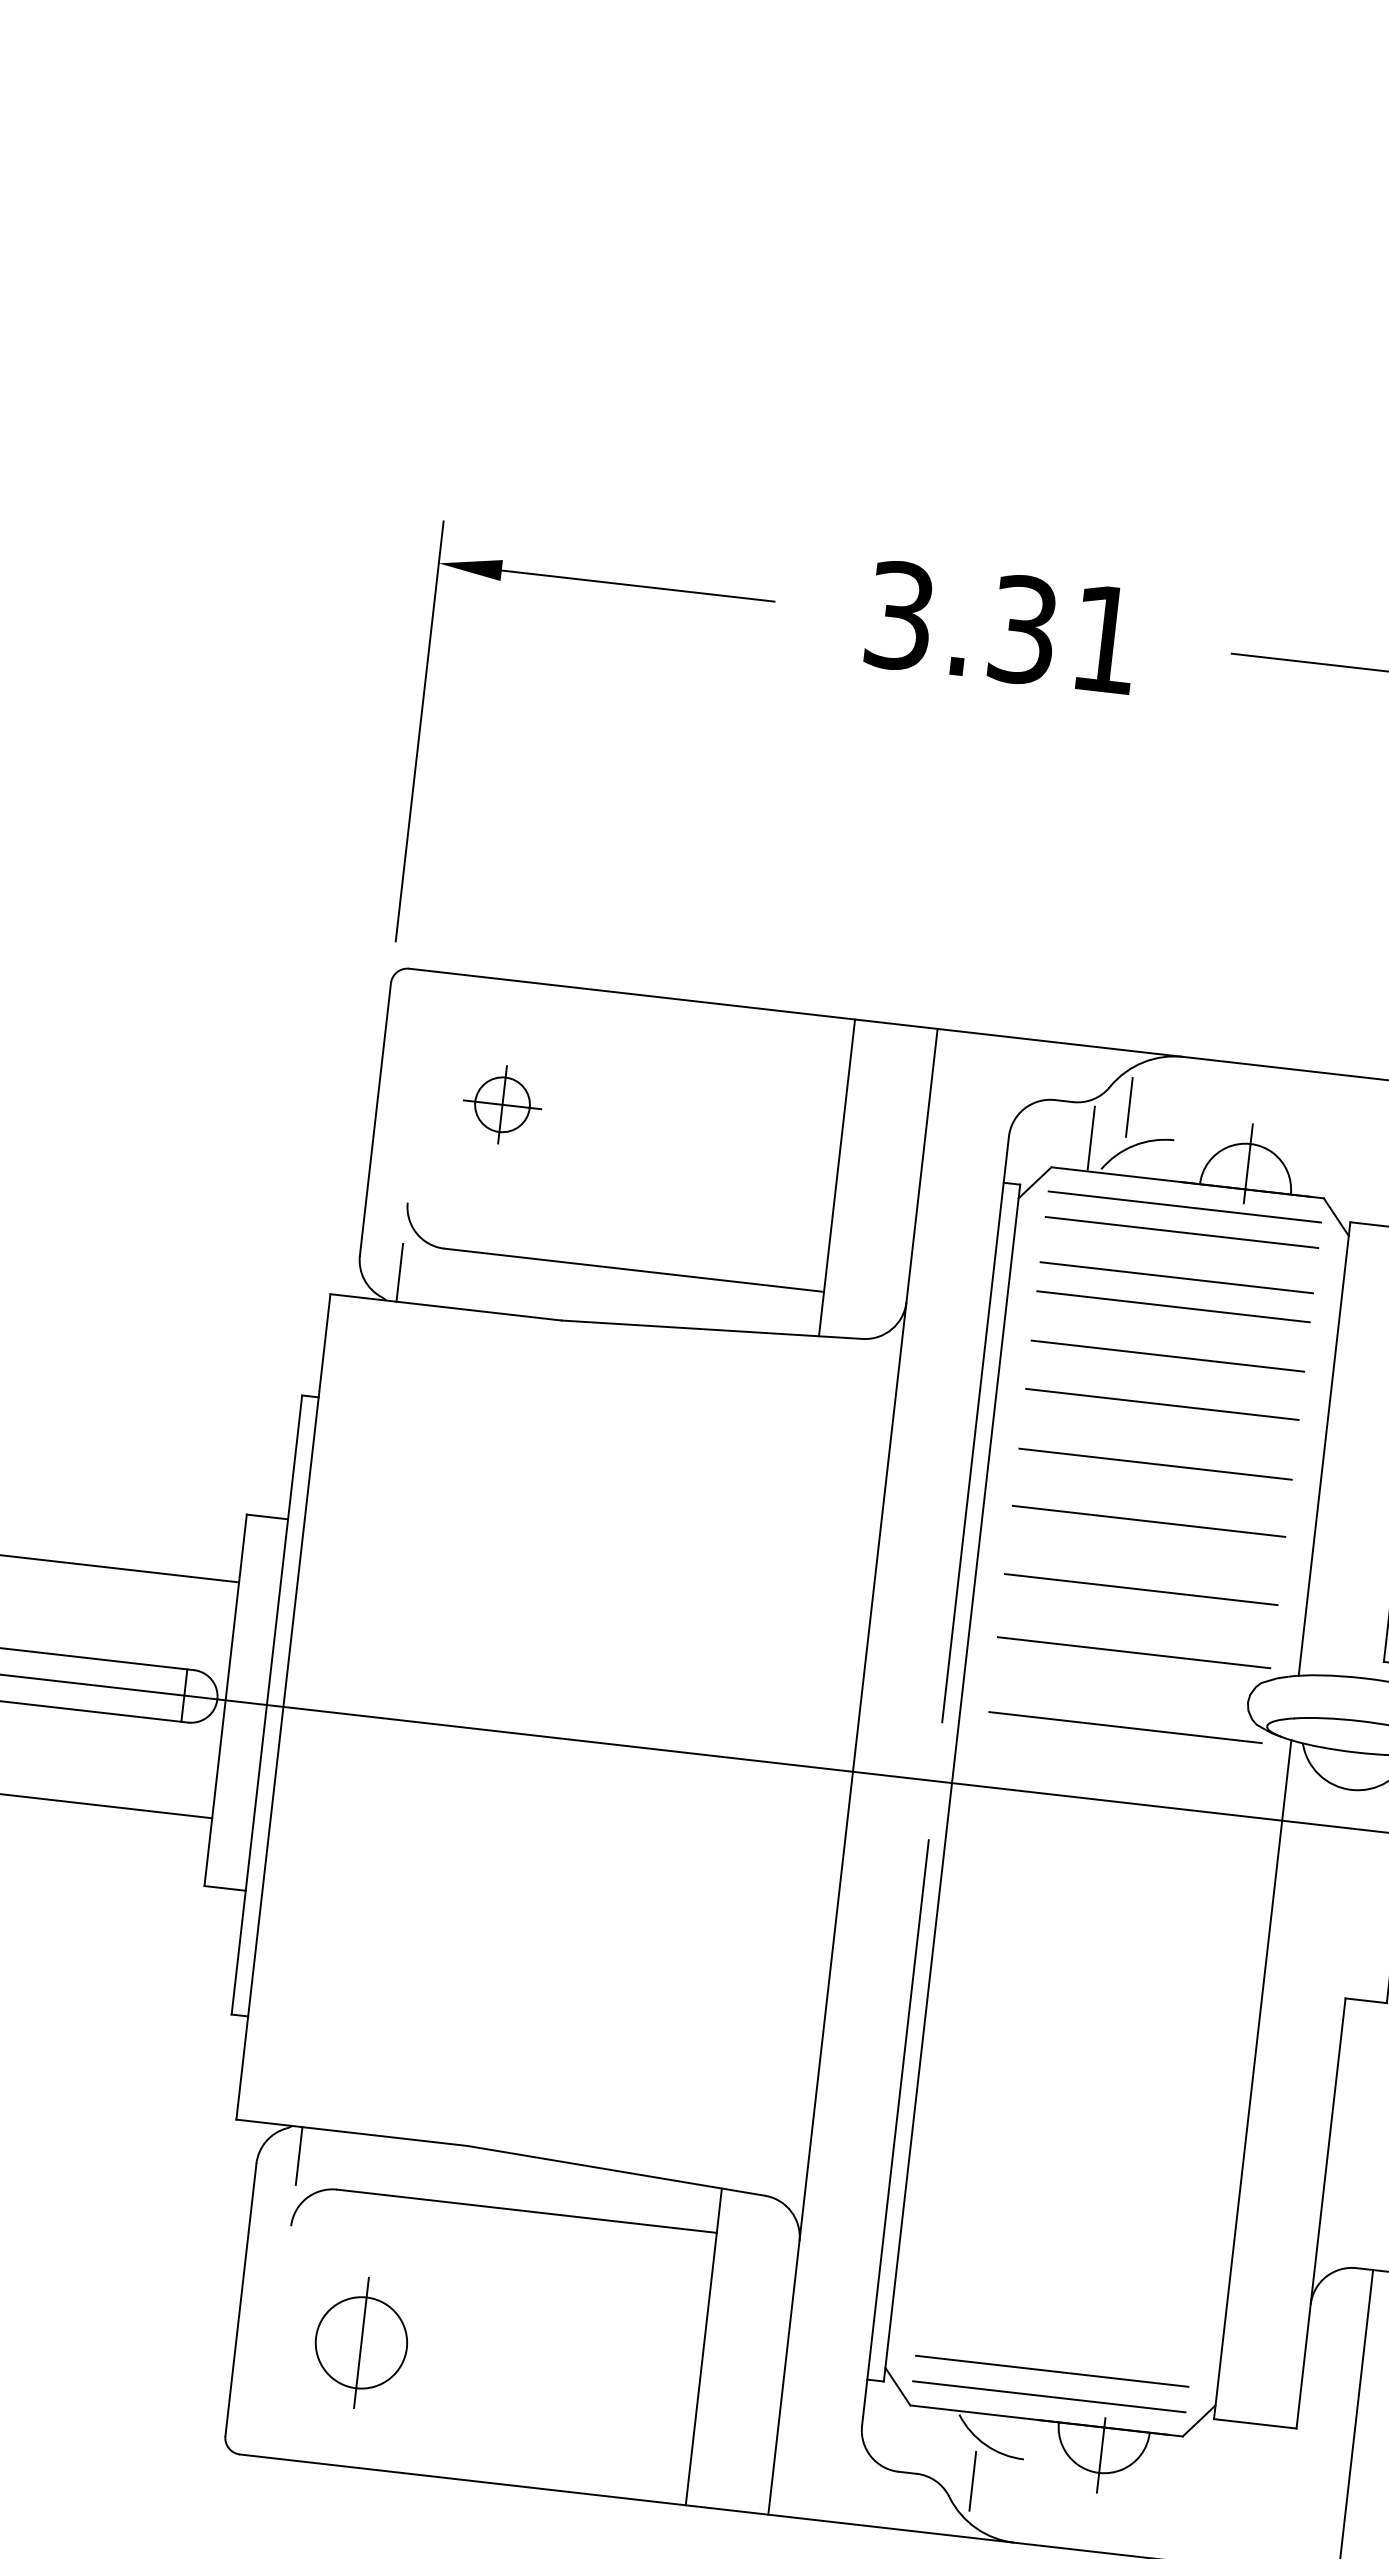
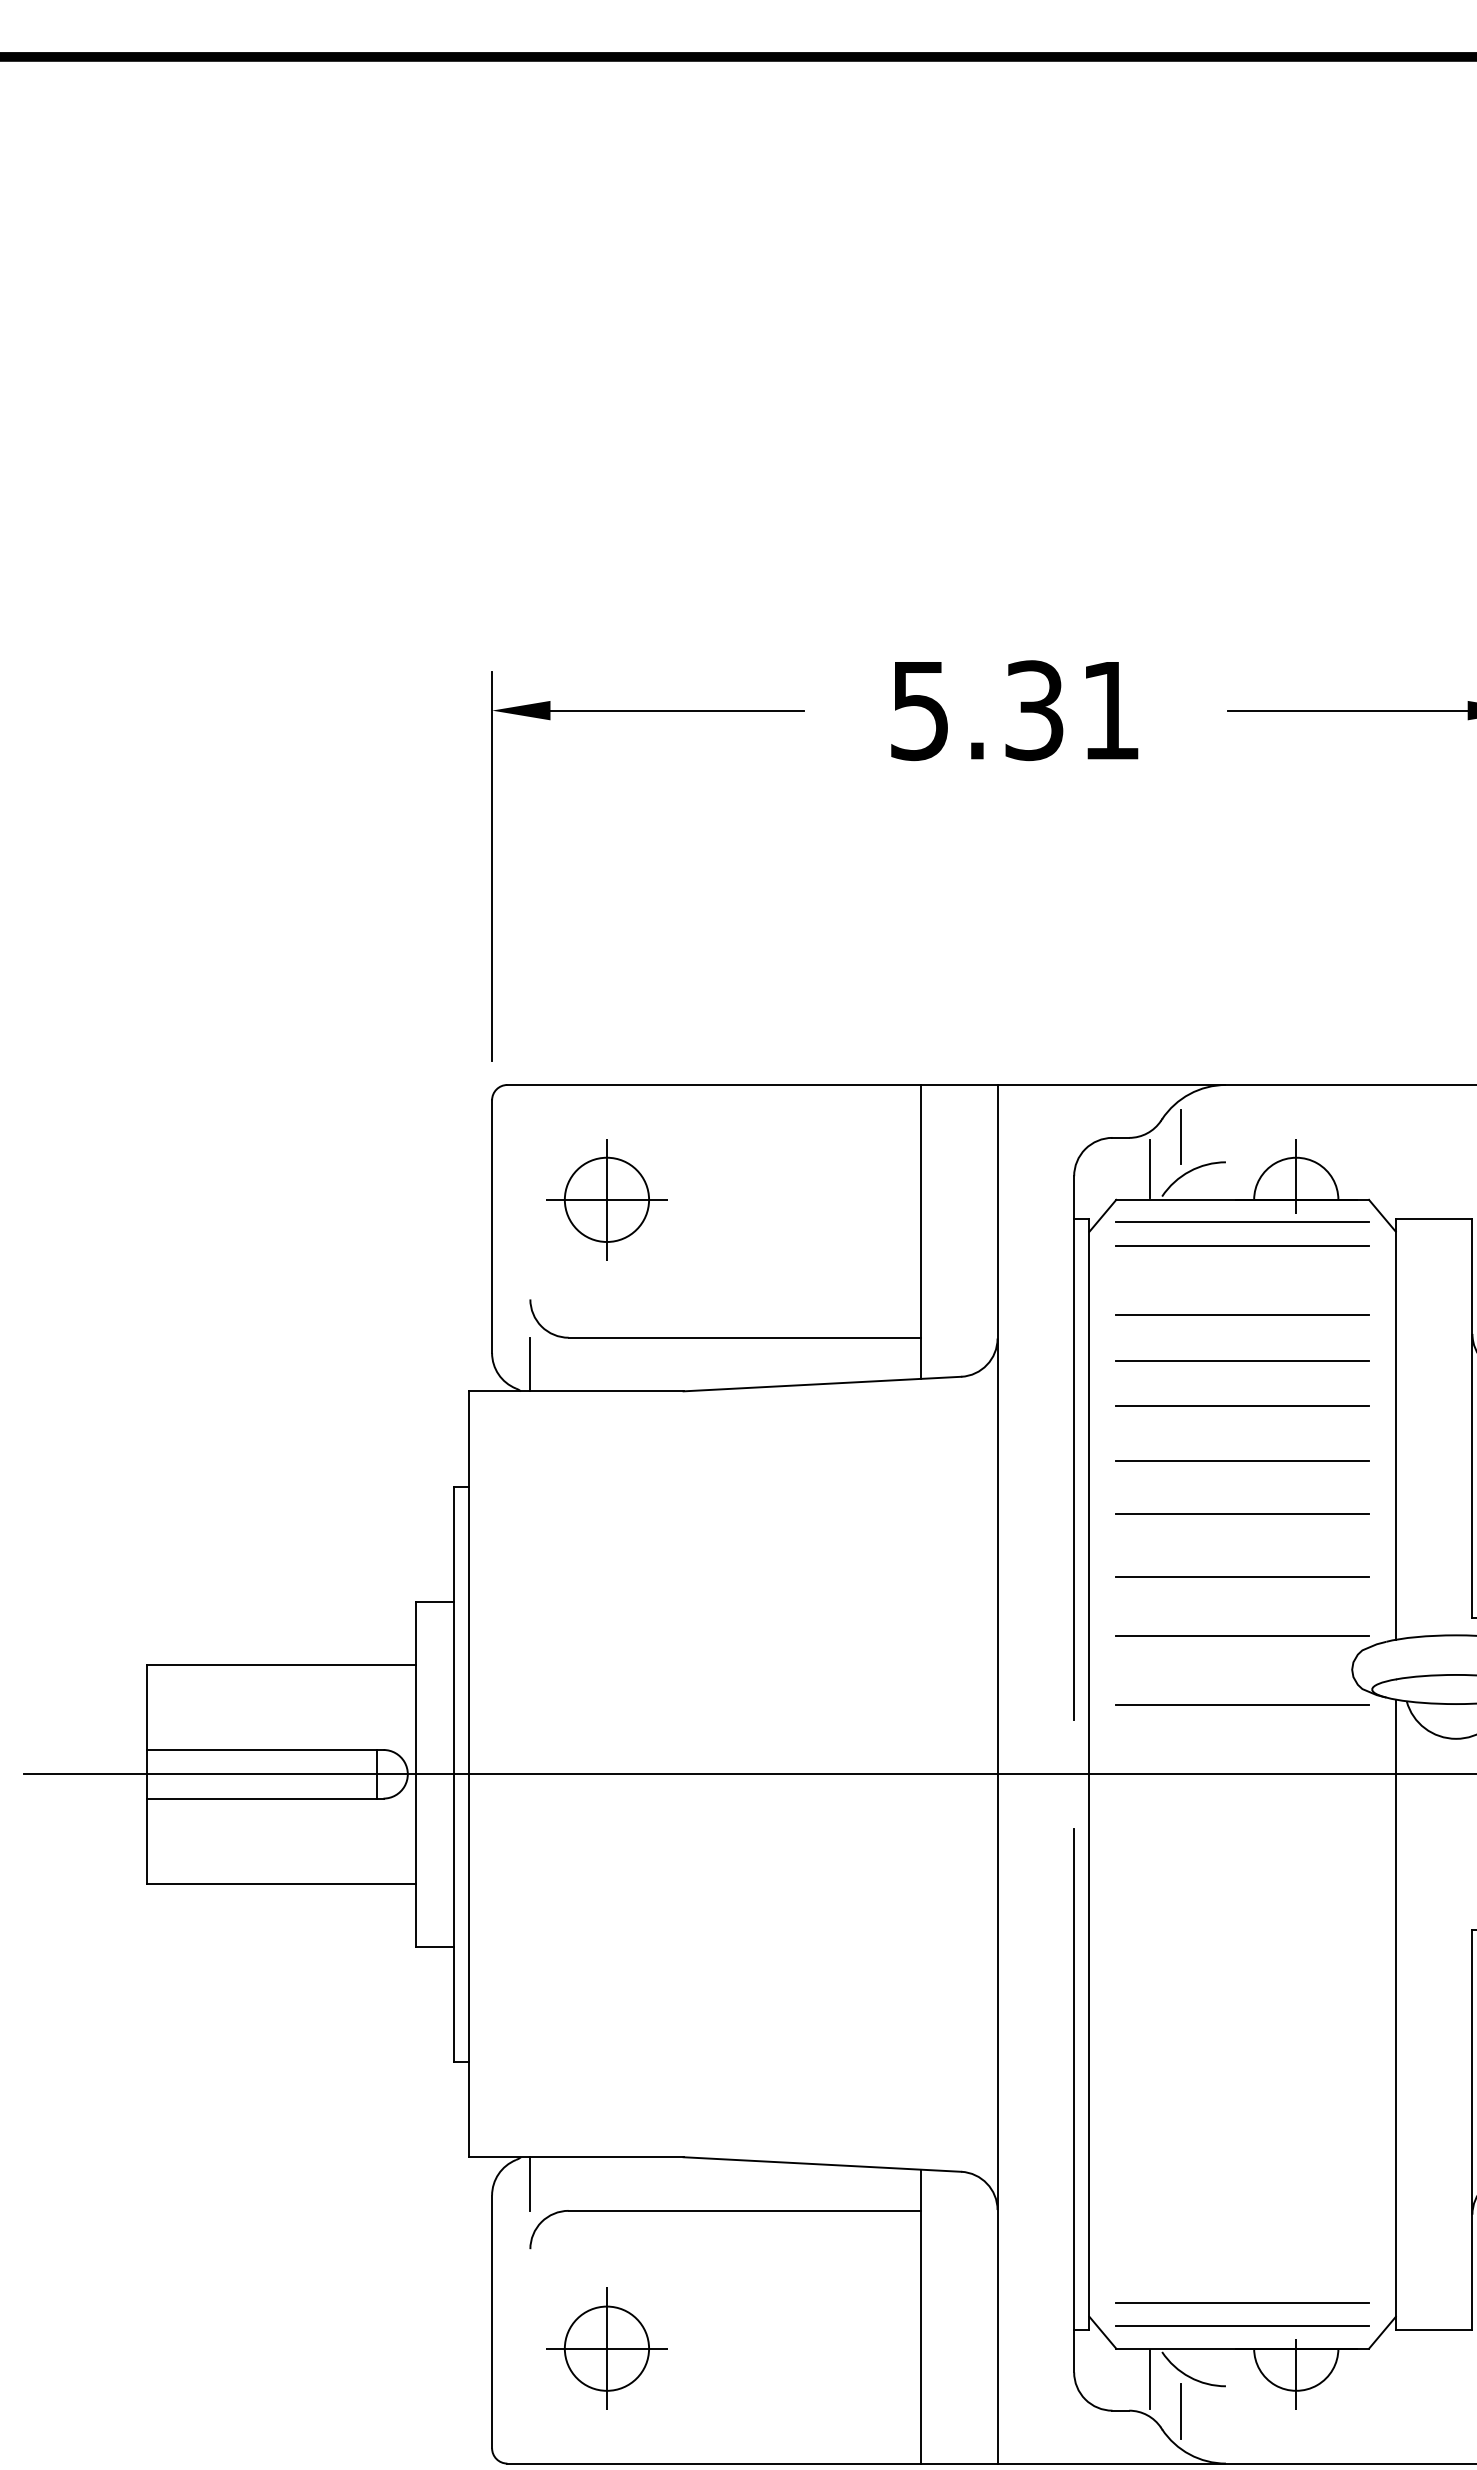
text: (899, 615) -> (919, 710), 3.31 -> 5.31
part: (502, 1104) -> (606, 1199), size x1.67
line: (1176, 1277) -> (1242, 1287), removed
line: (360, 2342) -> (606, 2348), added
line: (942, 2442) -> (1149, 2379), added

